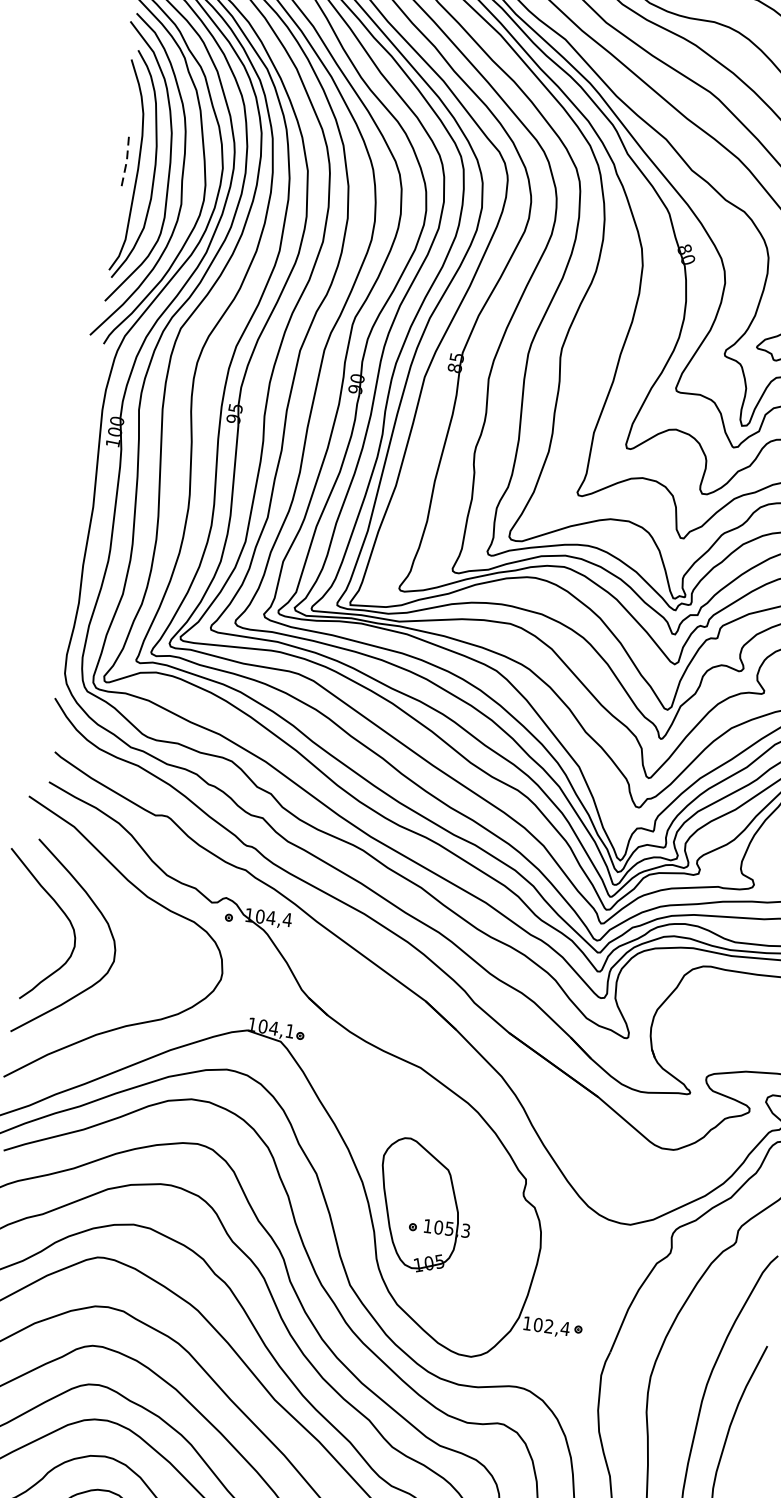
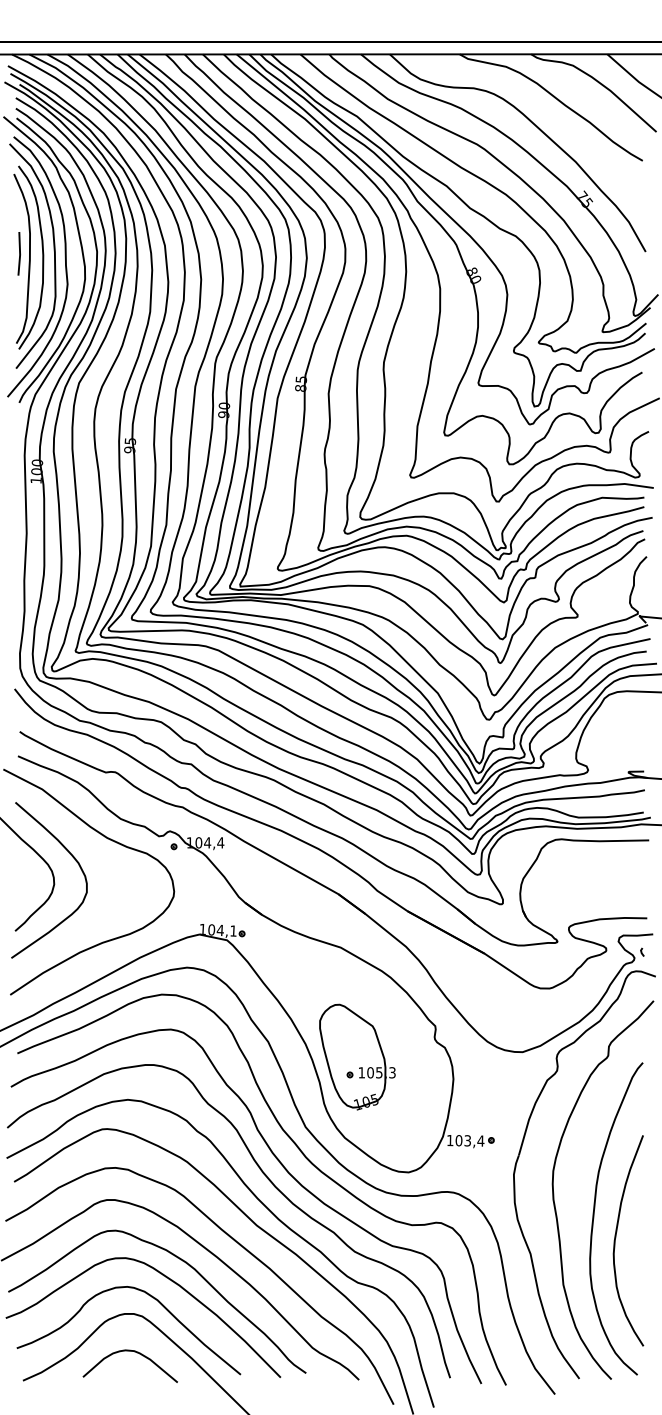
line: (127, 158) -> (20, 253), dashed -> solid
text: (548, 1326) -> (467, 1140), 102,4 -> 103,4

